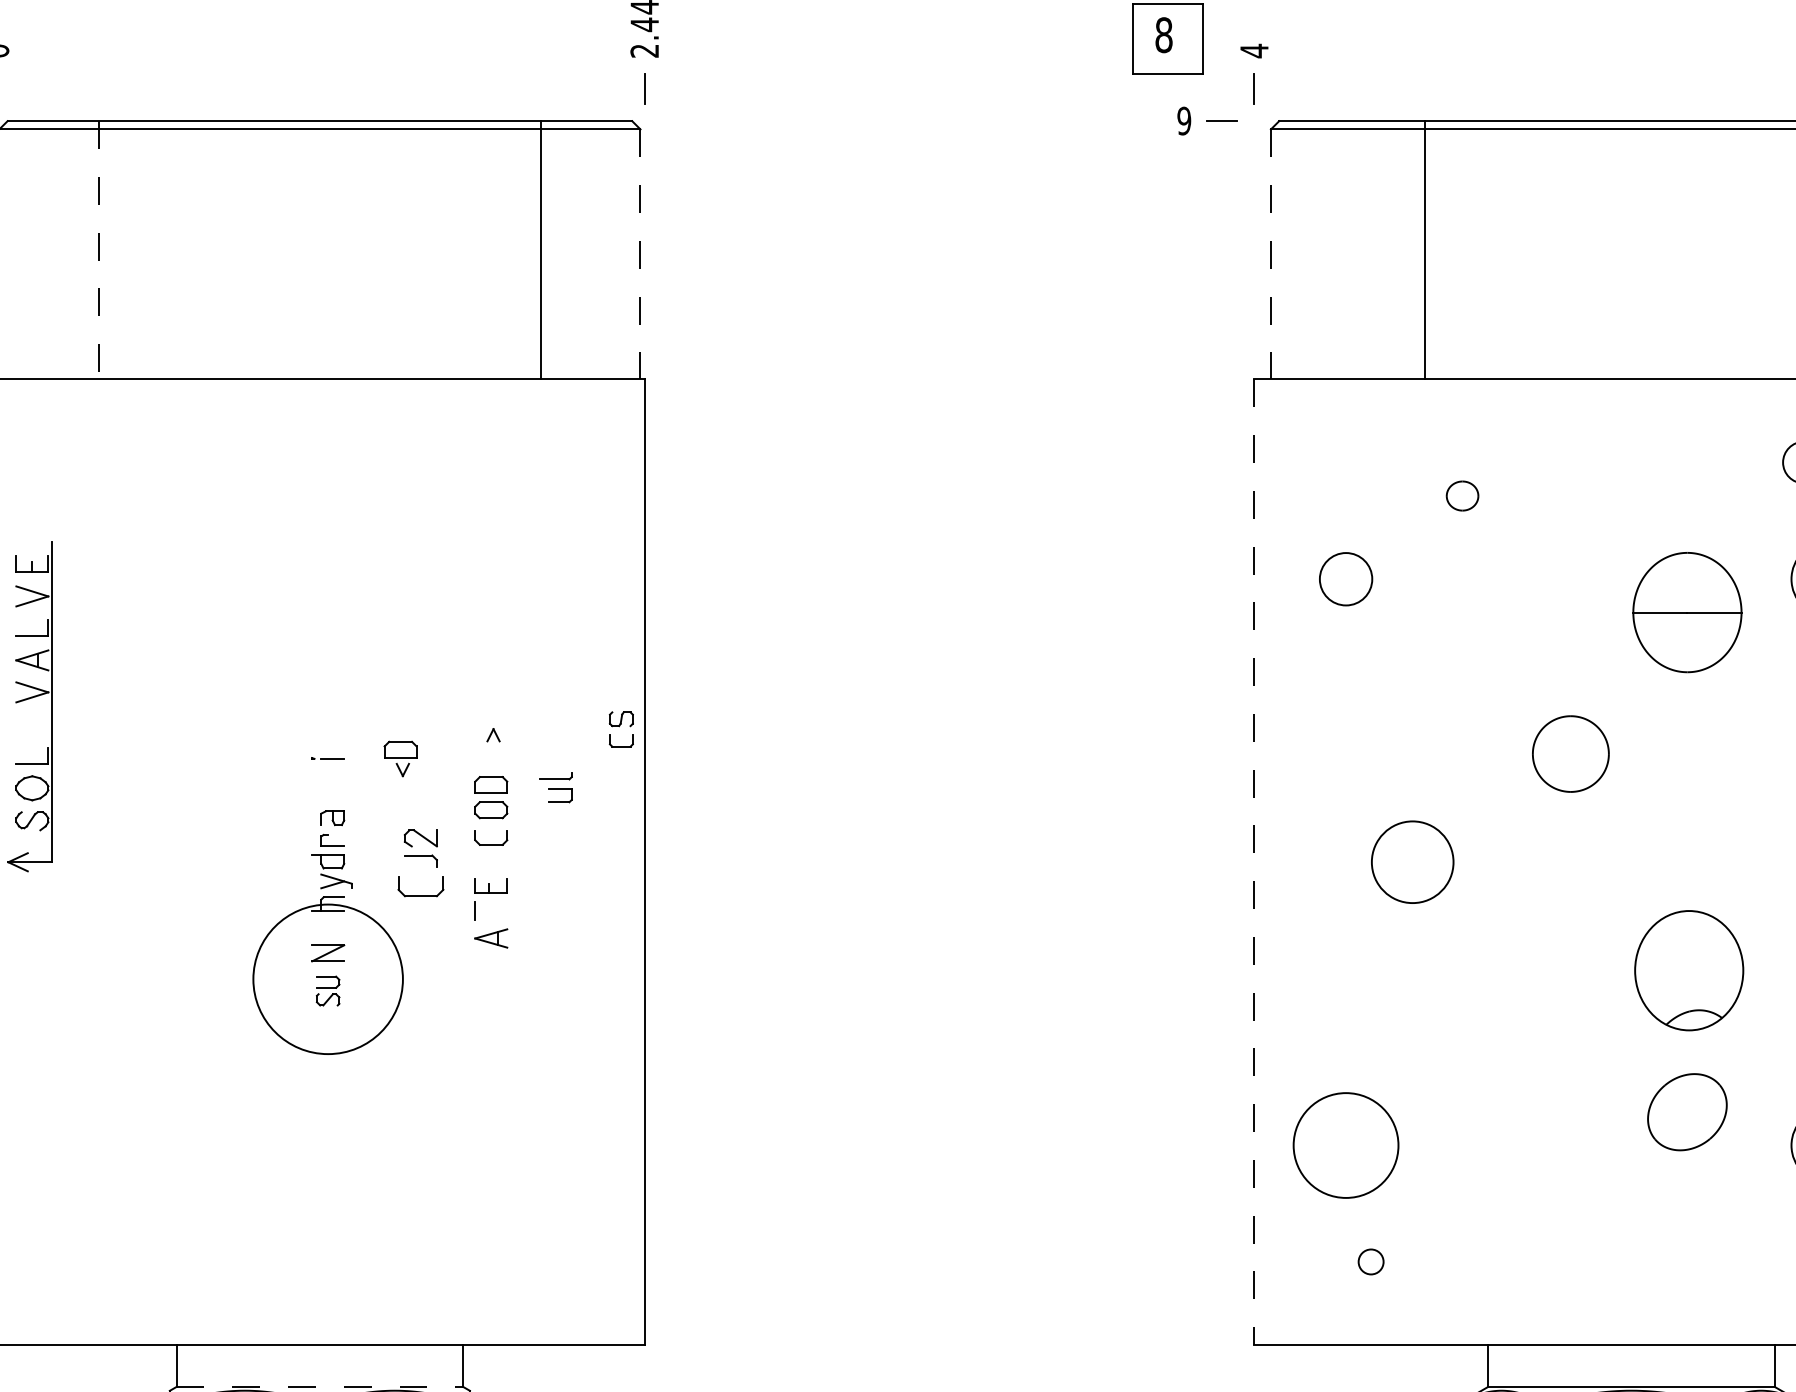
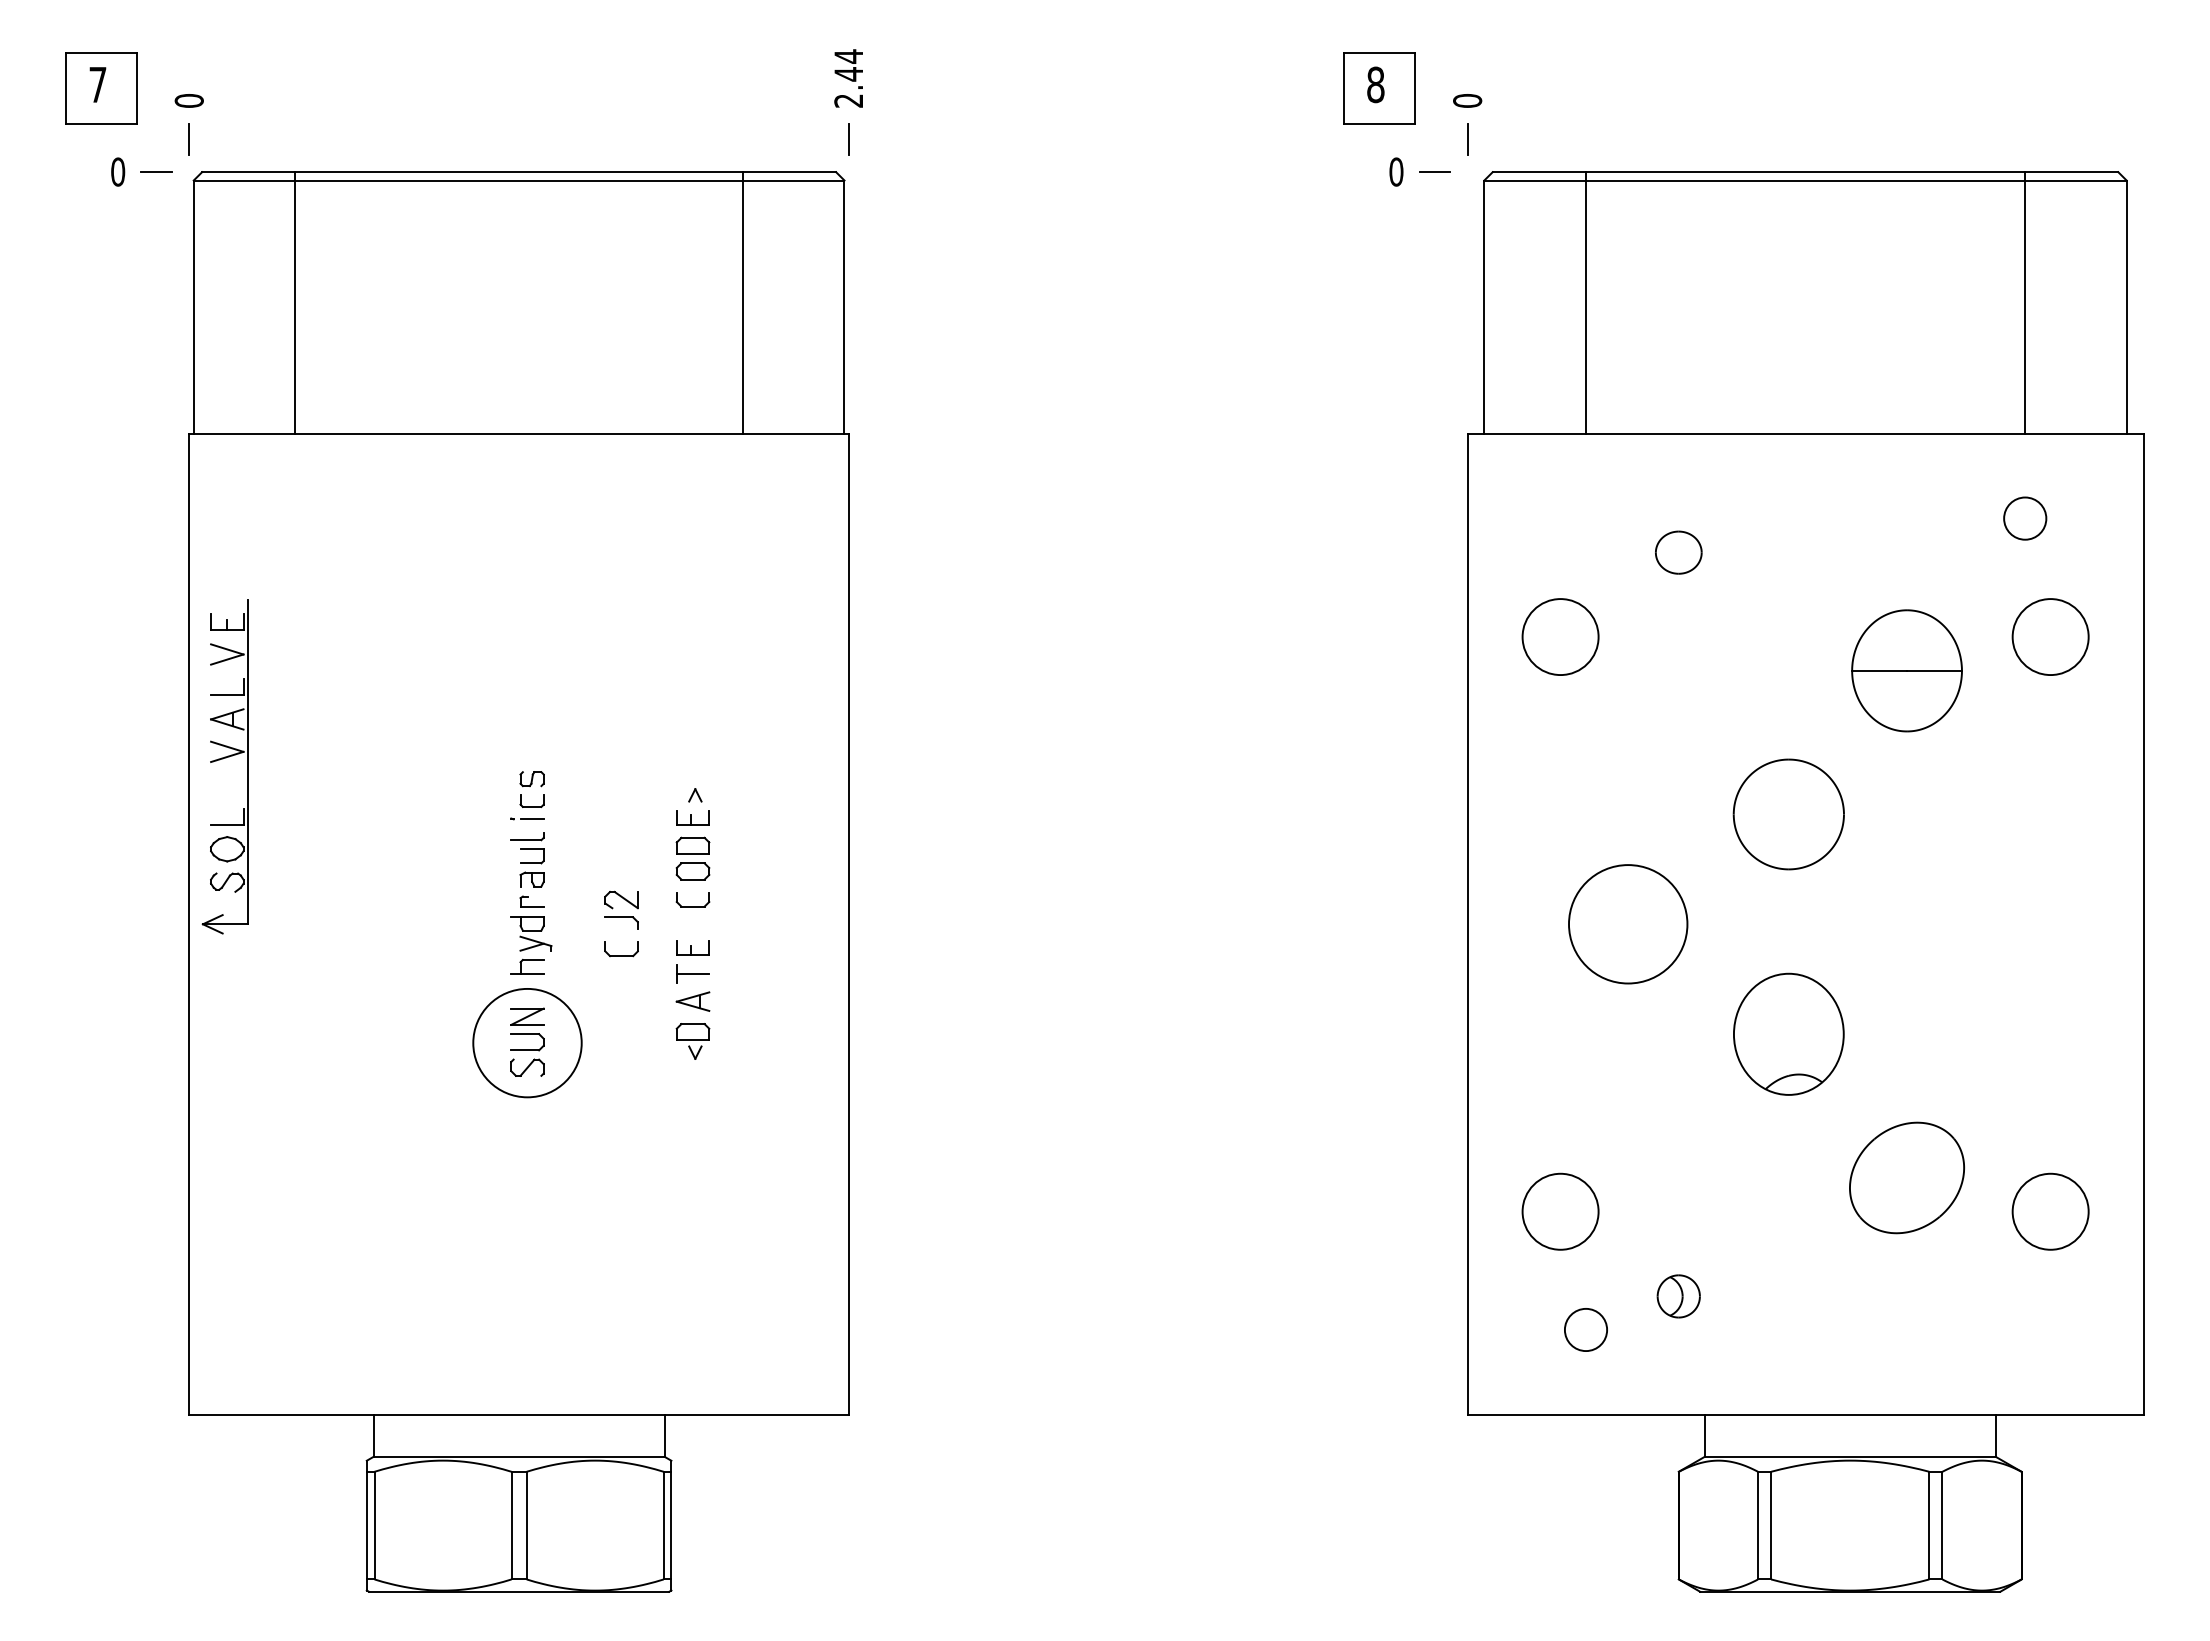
text: (1254, 50) -> (1467, 100), 4 -> 0
text: (1184, 120) -> (1396, 171), 9 -> 0
line: (99, 250) -> (295, 303), dashed -> solid
line: (1424, 250) -> (1585, 303), moved
line: (640, 254) -> (844, 307), dashed -> solid
line: (1271, 254) -> (1484, 307), dashed -> solid
part: (1462, 495) -> (1678, 552), size x1.43
circle: (1345, 579) -> (1560, 637), size x1.43
part: (620, 729) -> (531, 789), moved
part: (1570, 754) -> (1788, 814), size x1.43
part: (490, 757) -> (692, 817), added
part: (400, 759) -> (692, 1041), moved
part: (555, 787) -> (527, 848), moved
line: (1254, 862) -> (1467, 924), dashed -> solid
circle: (1412, 862) -> (1628, 924), size x1.43
part: (420, 887) -> (621, 949), size x0.71
line: (490, 910) -> (692, 973), added
part: (1688, 969) -> (1788, 1033), moved
circle: (328, 978) -> (527, 1042), size x0.71
part: (328, 990) -> (527, 1054), size x1.43
part: (1686, 1111) -> (1906, 1177), size x1.43
circle: (1345, 1145) -> (1560, 1211), size x0.71
part: (1462, 1228) -> (1678, 1296), added
circle: (1370, 1261) -> (1585, 1329), size x1.67
line: (320, 1386) -> (519, 1456), dashed -> solid

